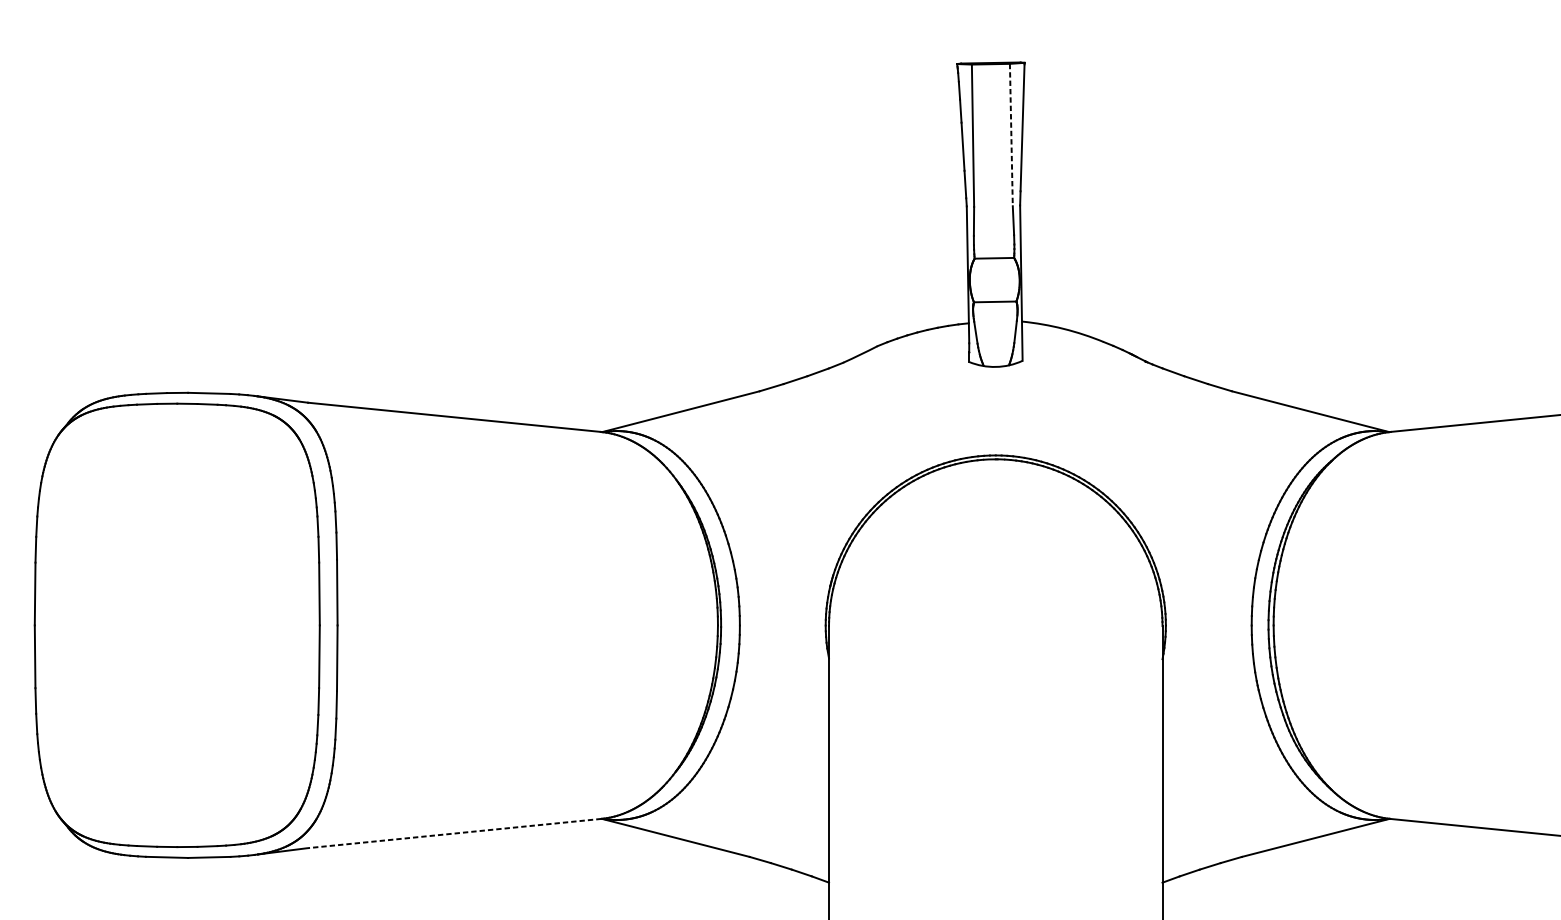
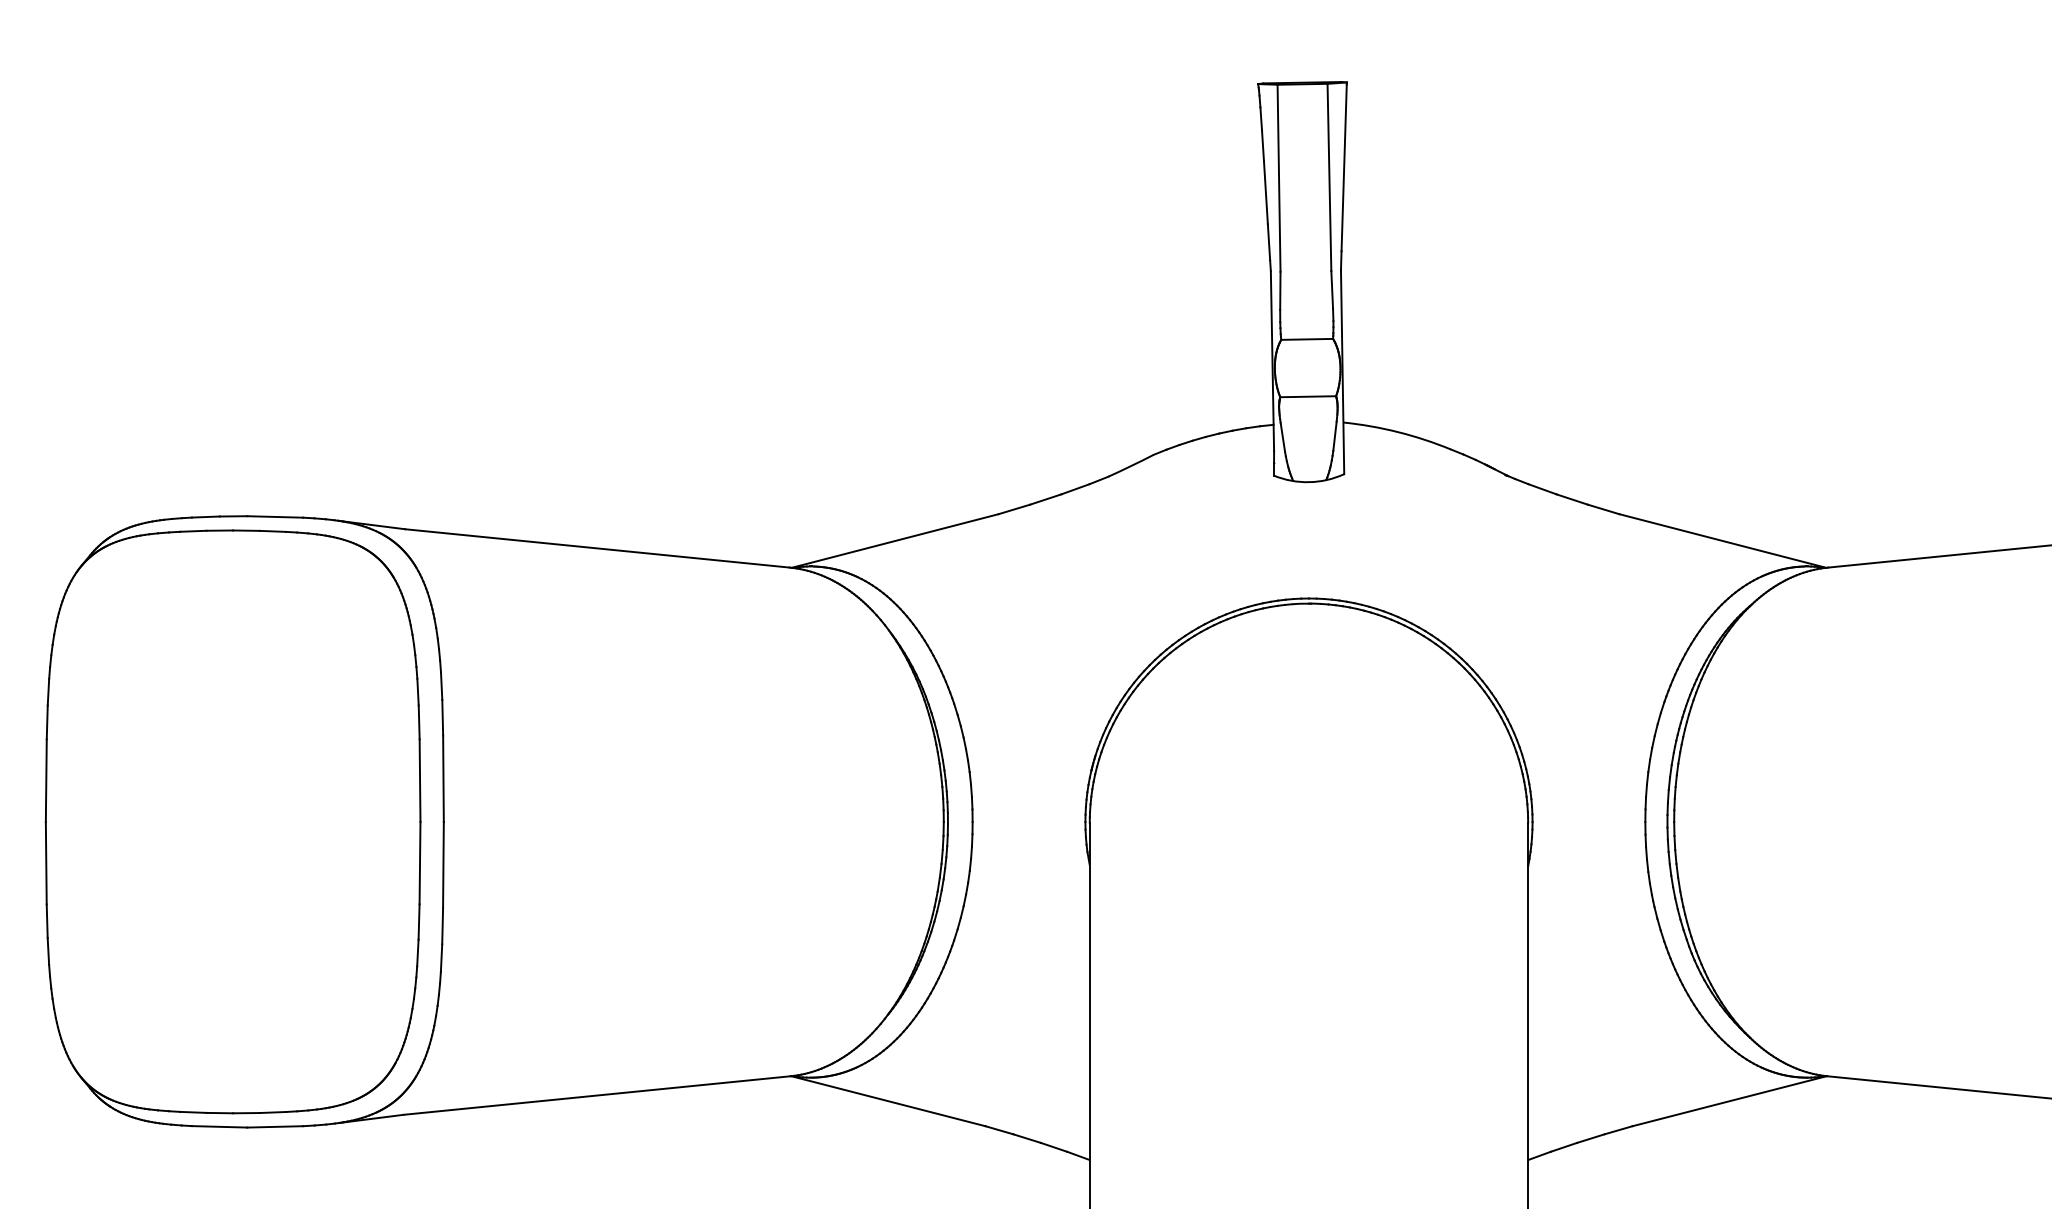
line: (1011, 135) -> (1329, 177), dashed -> solid
line: (454, 833) -> (597, 1095), dashed -> solid

